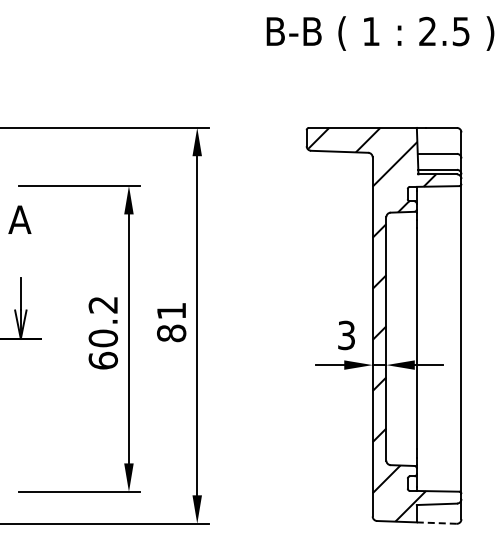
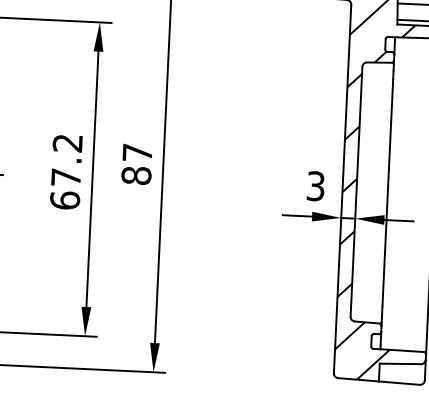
text: (171, 311) -> (137, 153), 81 -> 87
text: (103, 338) -> (66, 177), 60.2 -> 67.2
line: (436, 523) -> (399, 383), dashed -> solid

